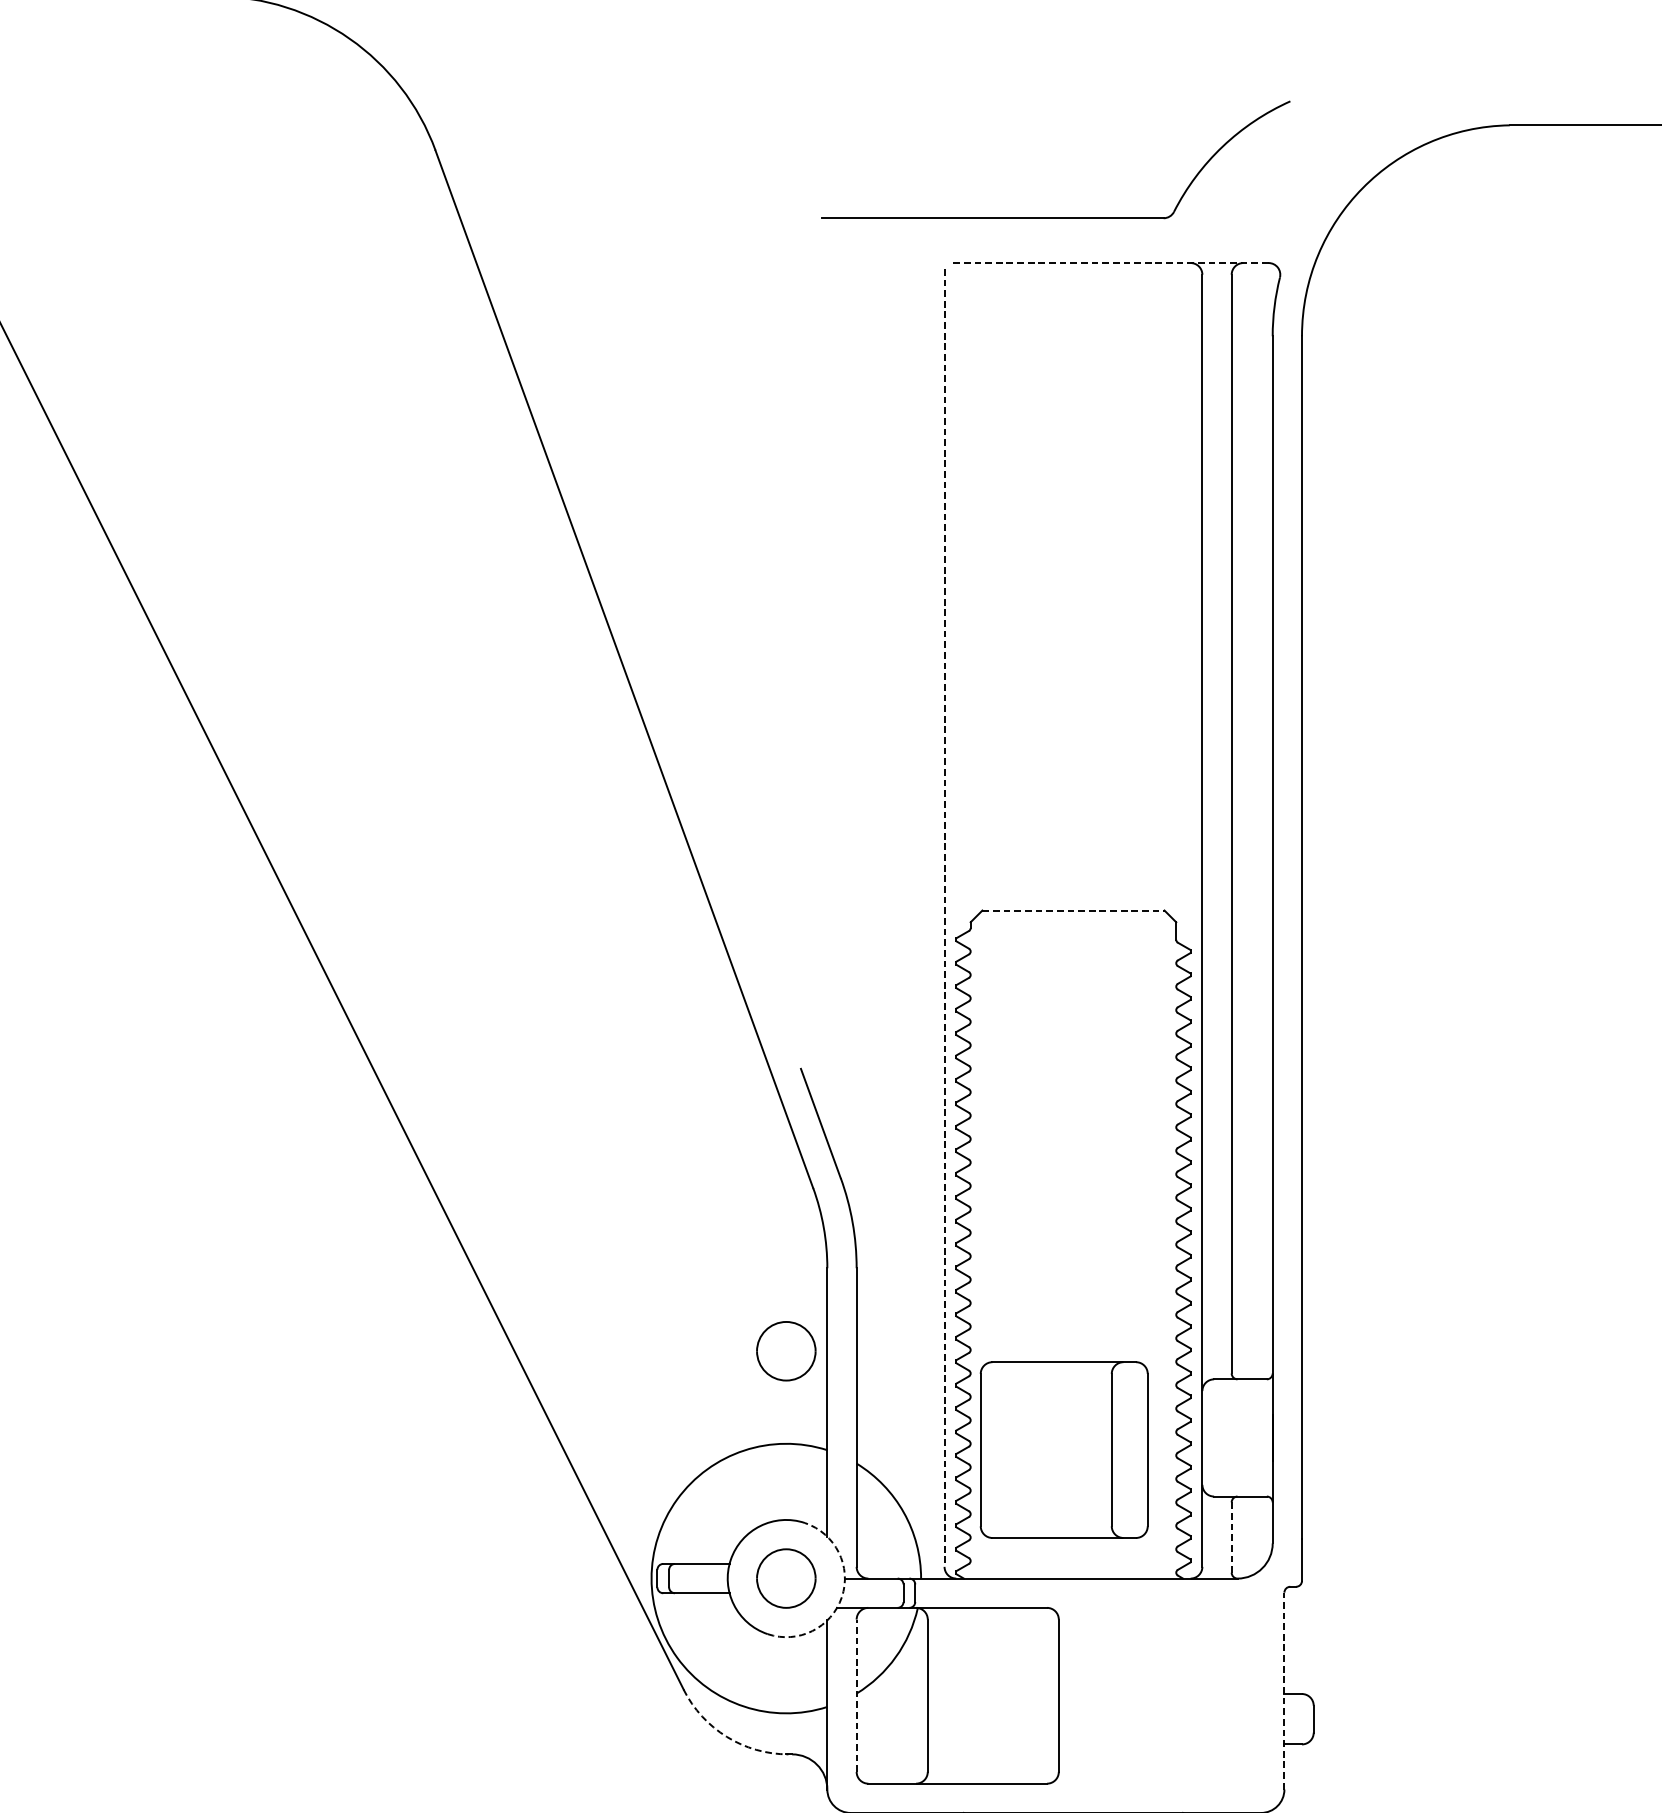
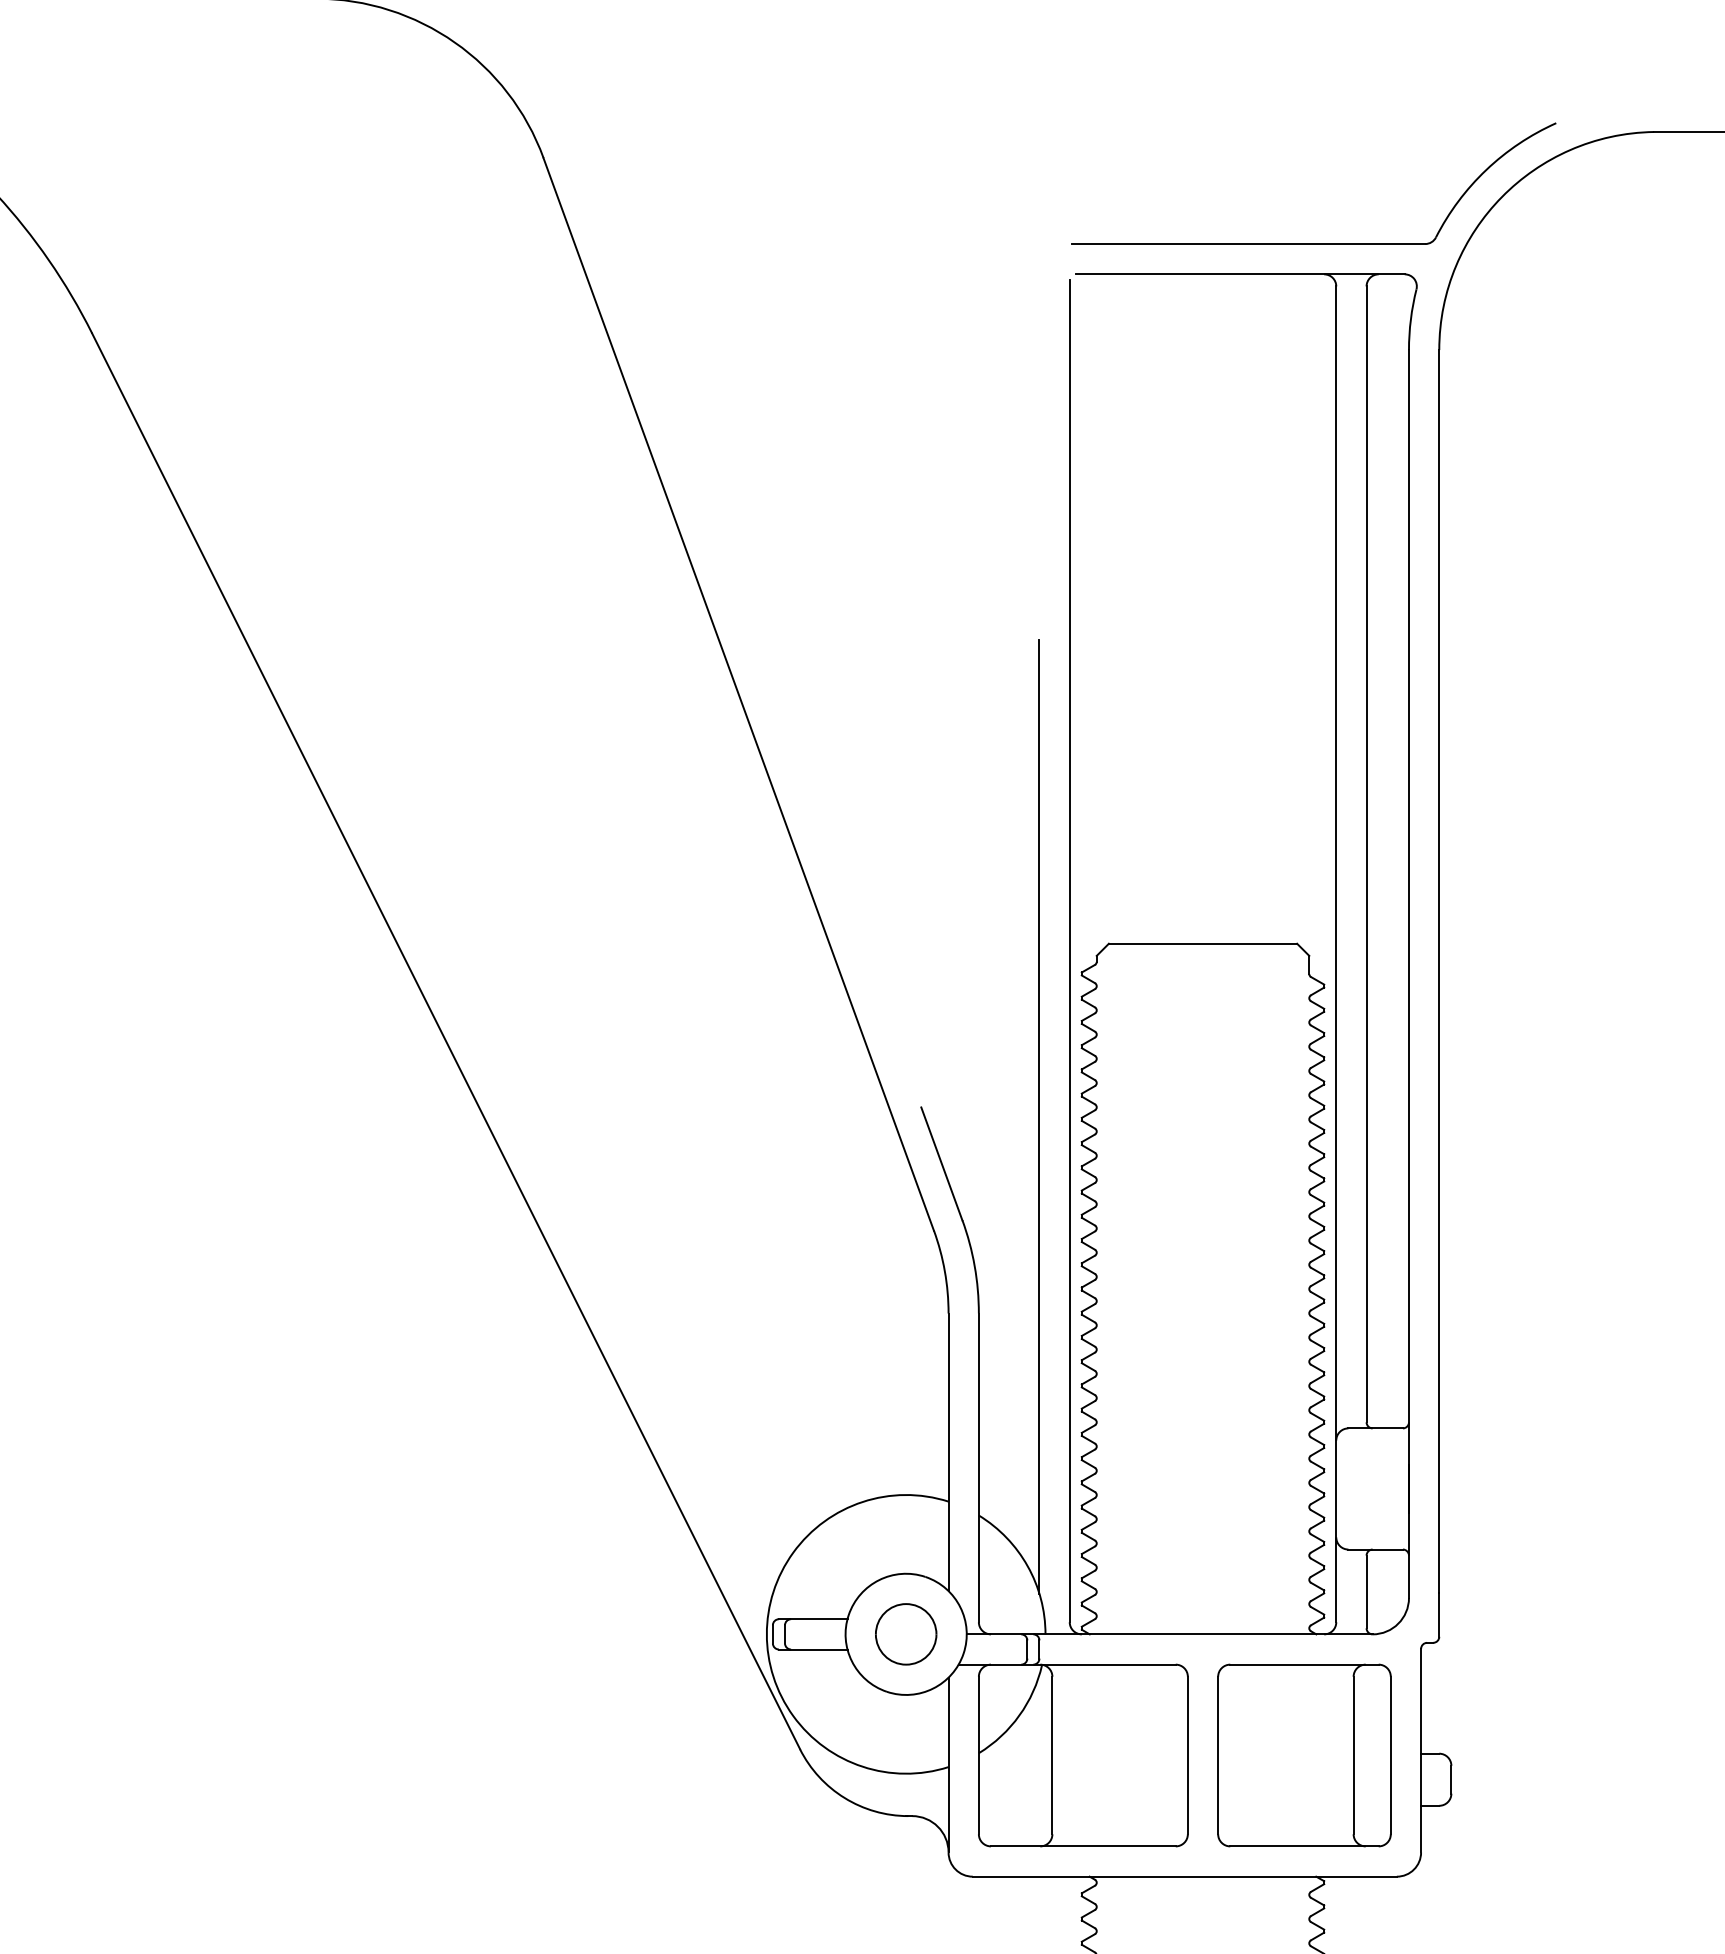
part: (1055, 217) -> (1313, 243), moved
line: (1108, 263) -> (1239, 274), dashed -> solid
line: (1073, 910) -> (1203, 943), dashed -> solid
line: (944, 918) -> (1069, 951), dashed -> solid
line: (915, 1077) -> (1039, 1116), added
part: (786, 1351) -> (906, 1399), removed
part: (1064, 1450) -> (1304, 1755), moved
line: (1231, 1538) -> (1366, 1592), dashed -> solid
arc: (841, 1597) -> (963, 1653), dashed -> solid
line: (1284, 1690) -> (1421, 1750), dashed -> solid
line: (856, 1695) -> (978, 1755), dashed -> solid
arc: (726, 1737) -> (844, 1798), dashed -> solid

